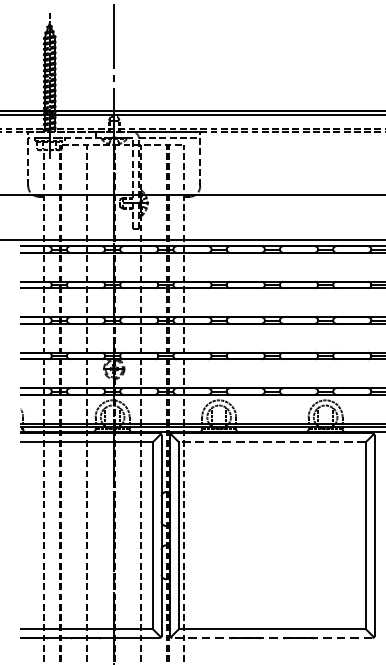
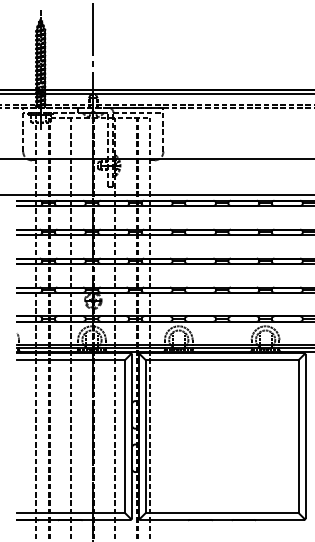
line: (271, 442) -> (221, 360), dashed -> solid
line: (272, 637) -> (222, 519), dashed -> solid

